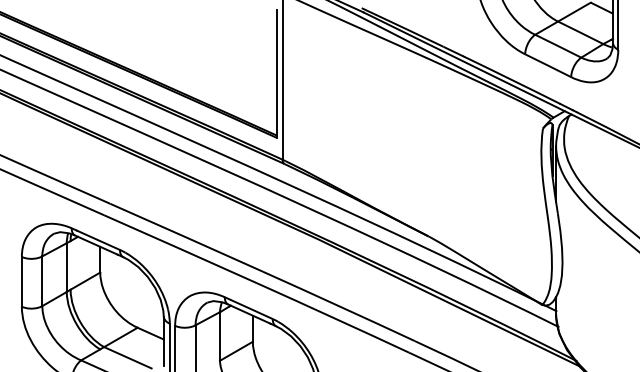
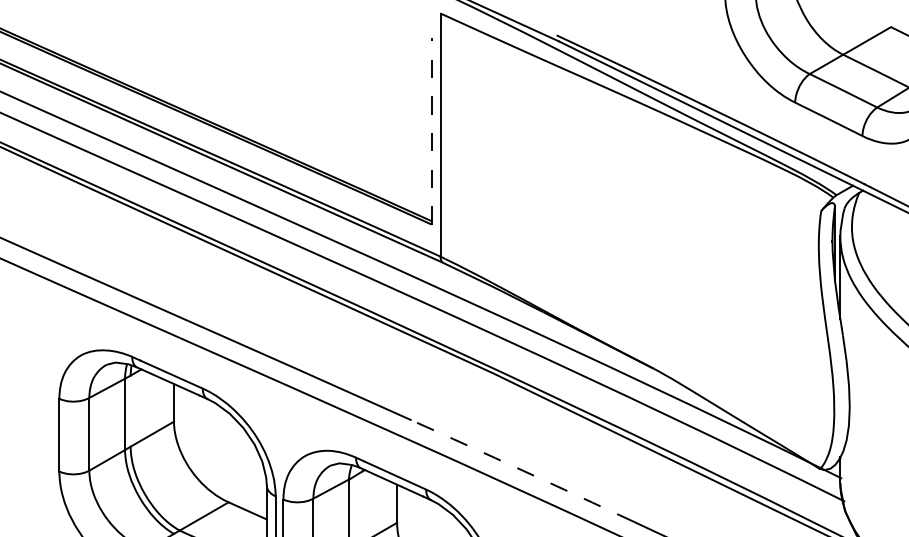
line: (276, 73) -> (431, 130), solid -> dashed
arc: (338, 306) -> (522, 471), solid -> dashed

